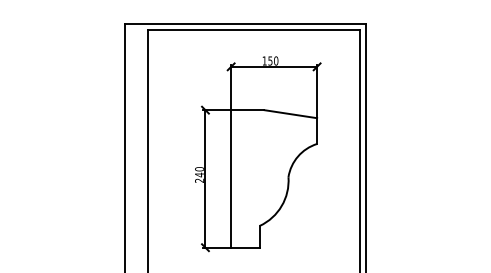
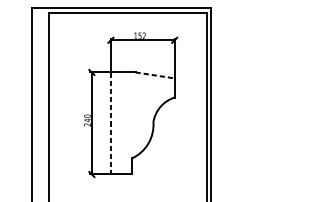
text: (276, 60) -> (144, 35), 150 -> 152
line: (290, 114) -> (154, 75), solid -> dashed
line: (231, 178) -> (111, 123), solid -> dashed

